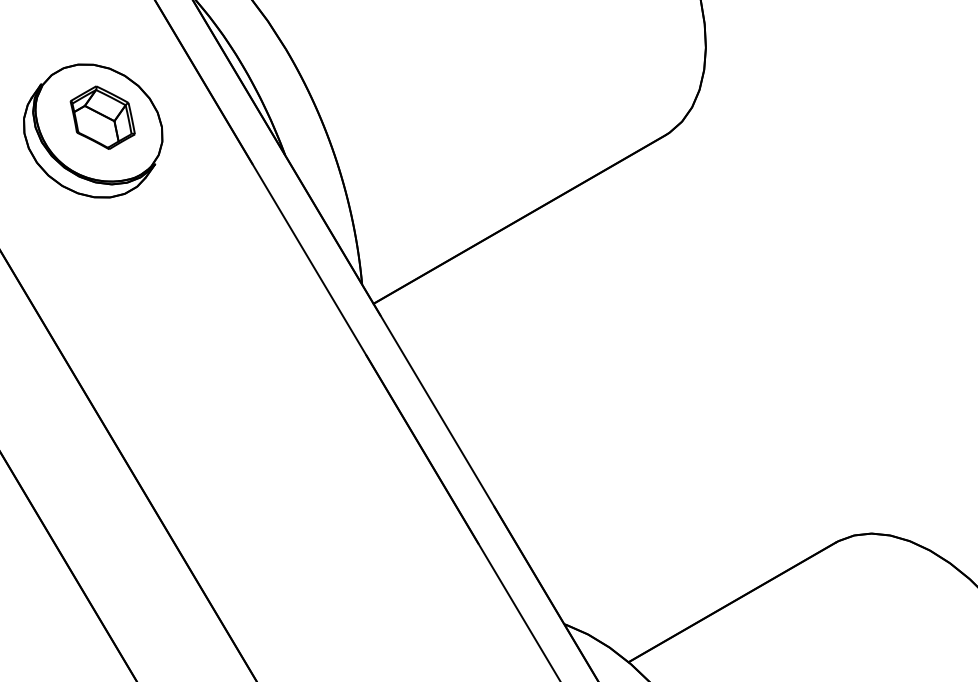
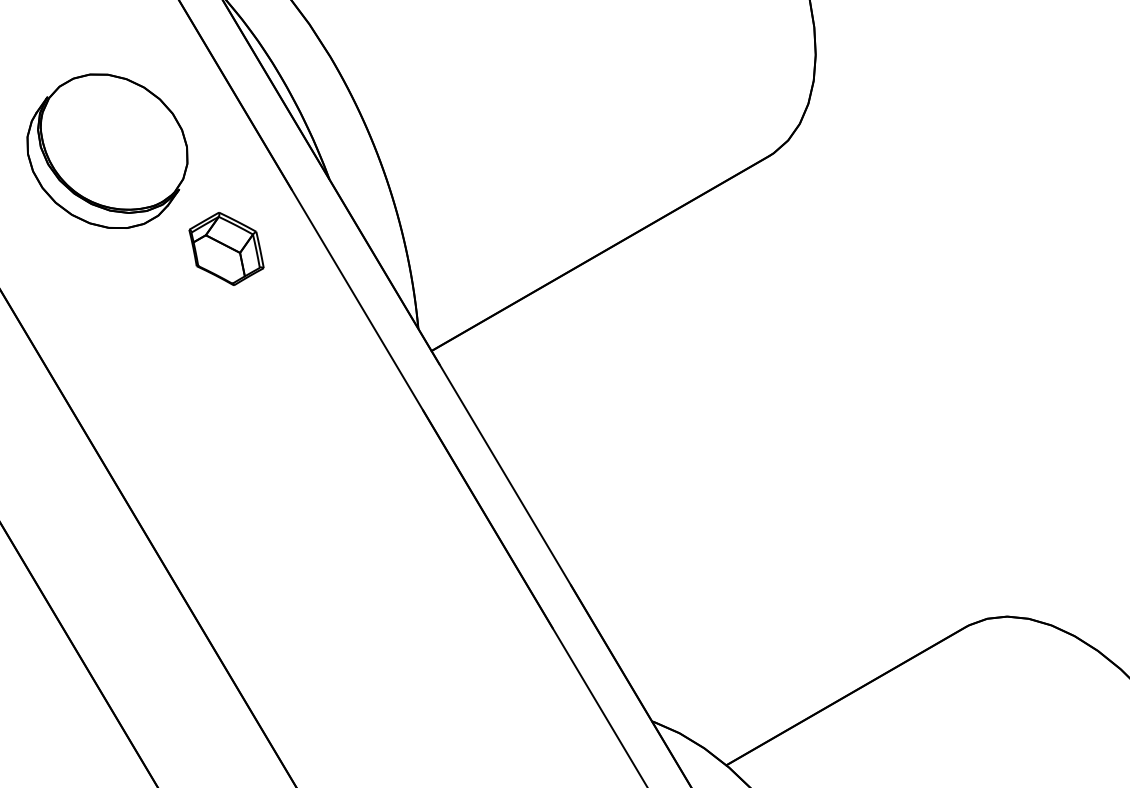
part: (102, 117) -> (226, 248), moved

